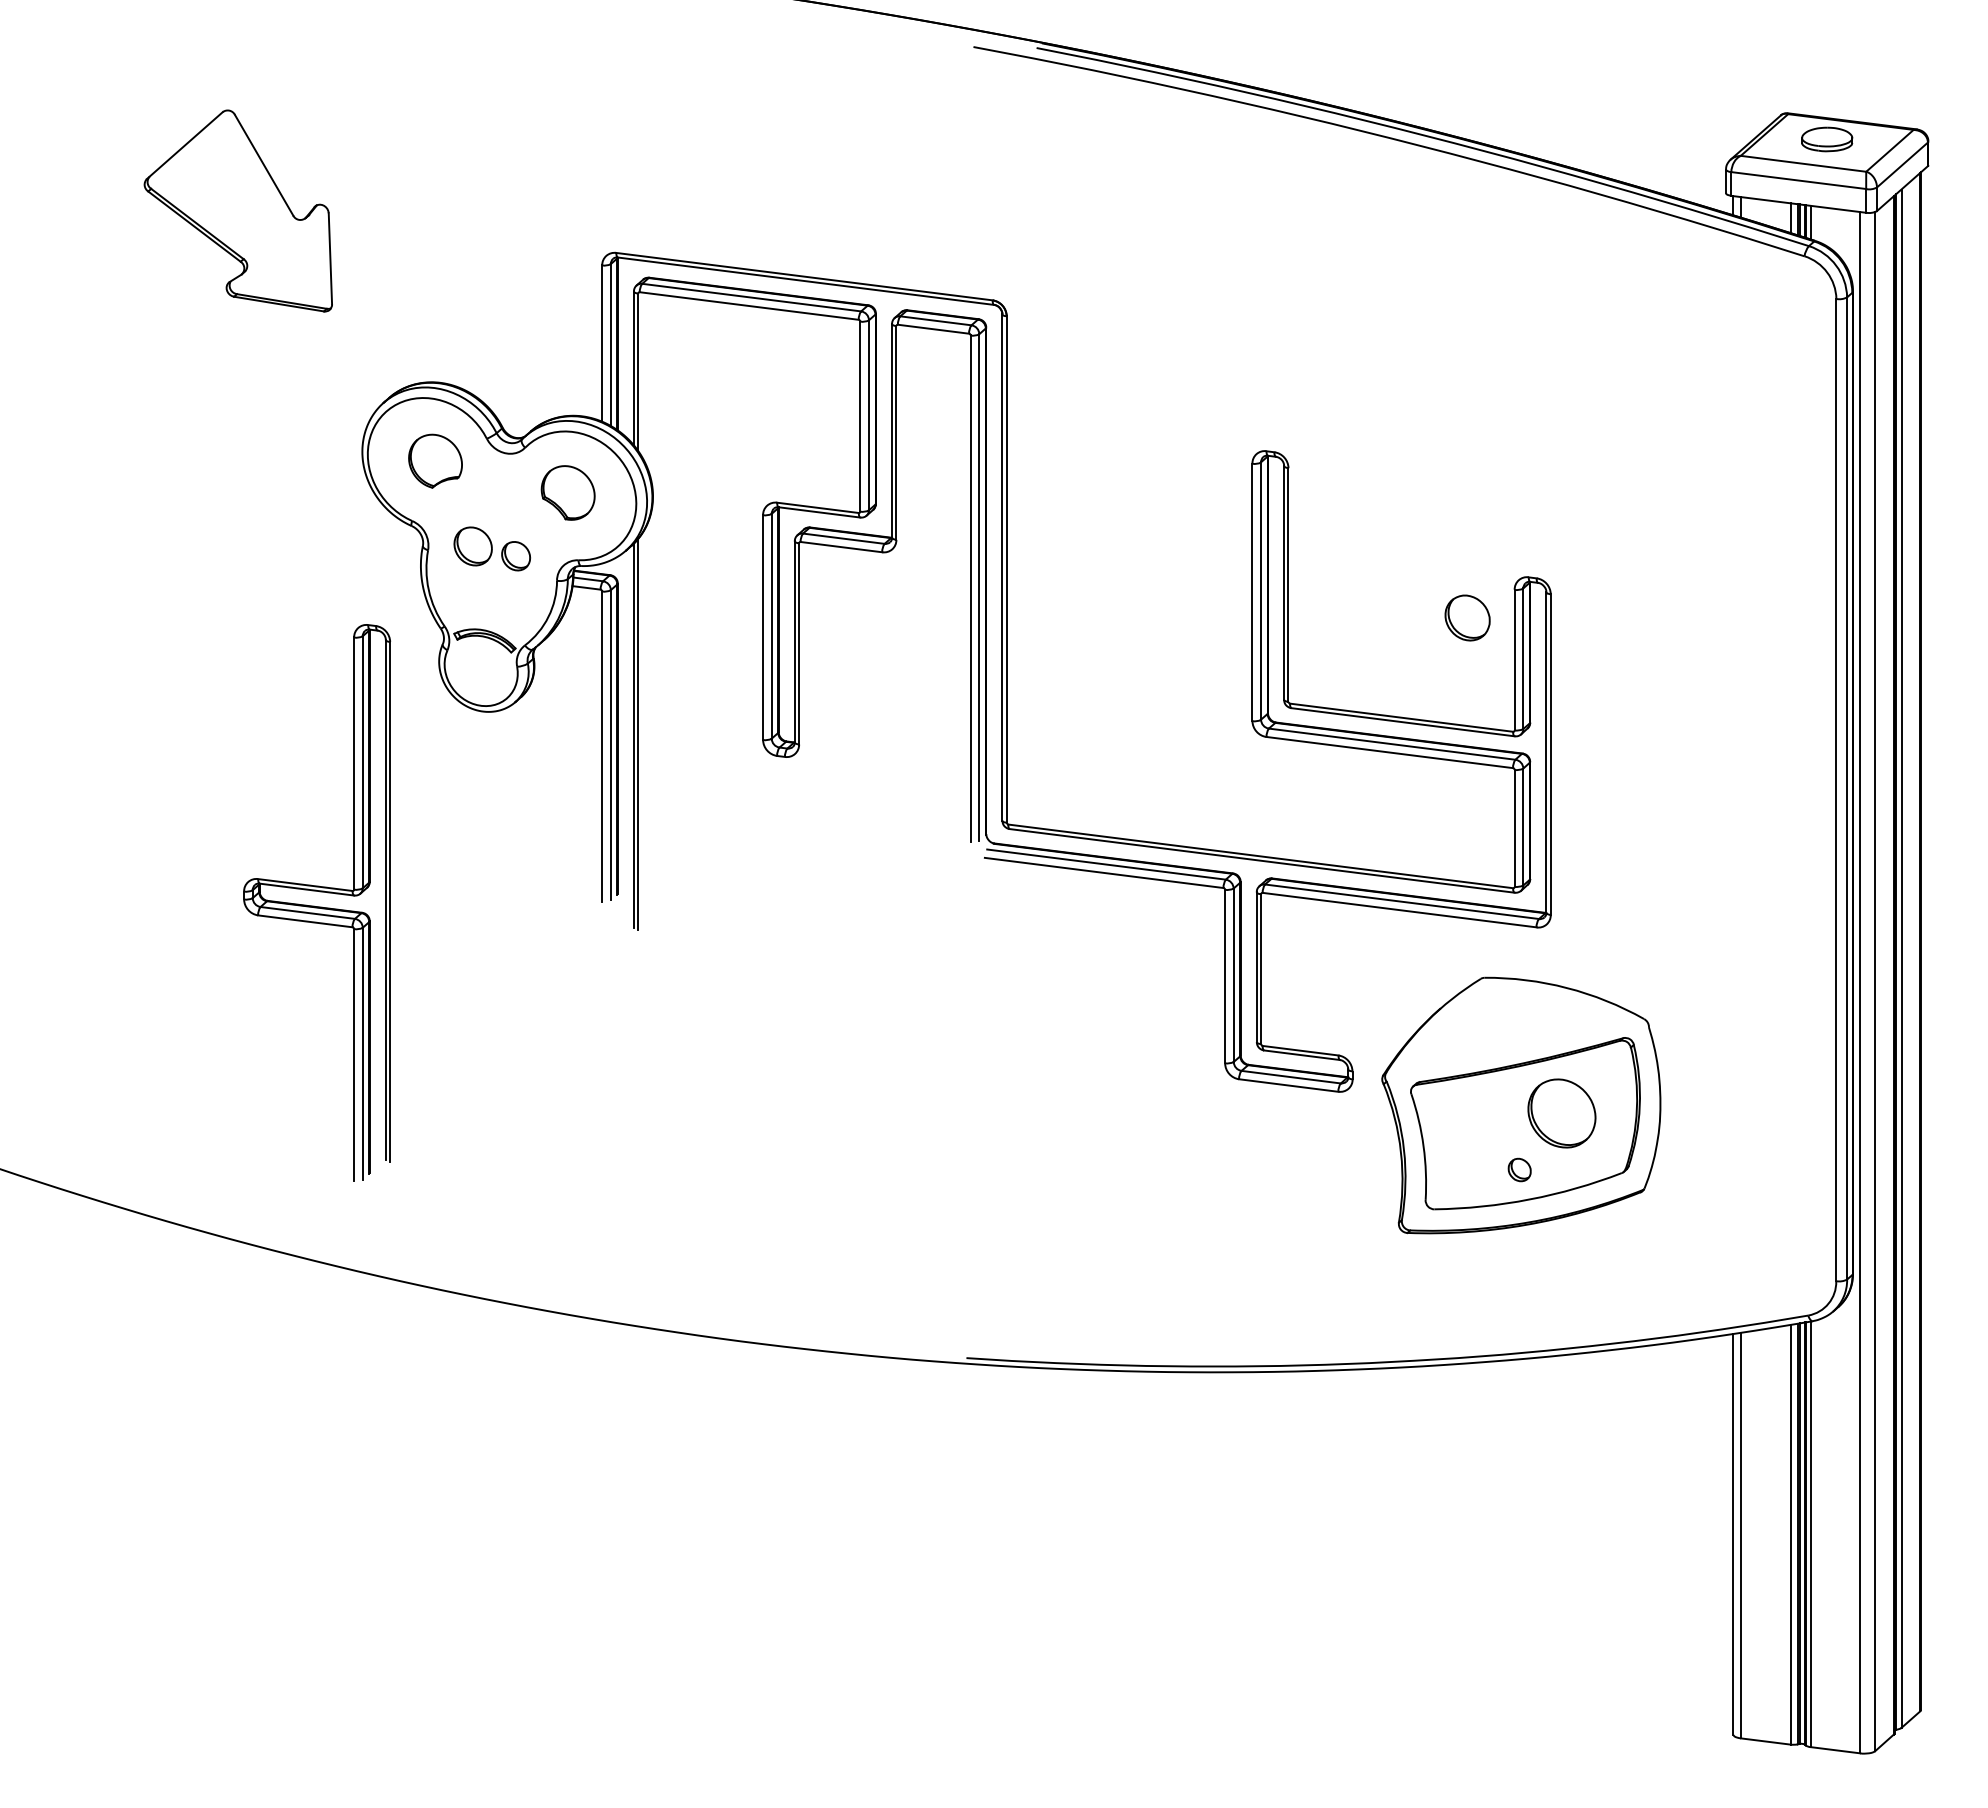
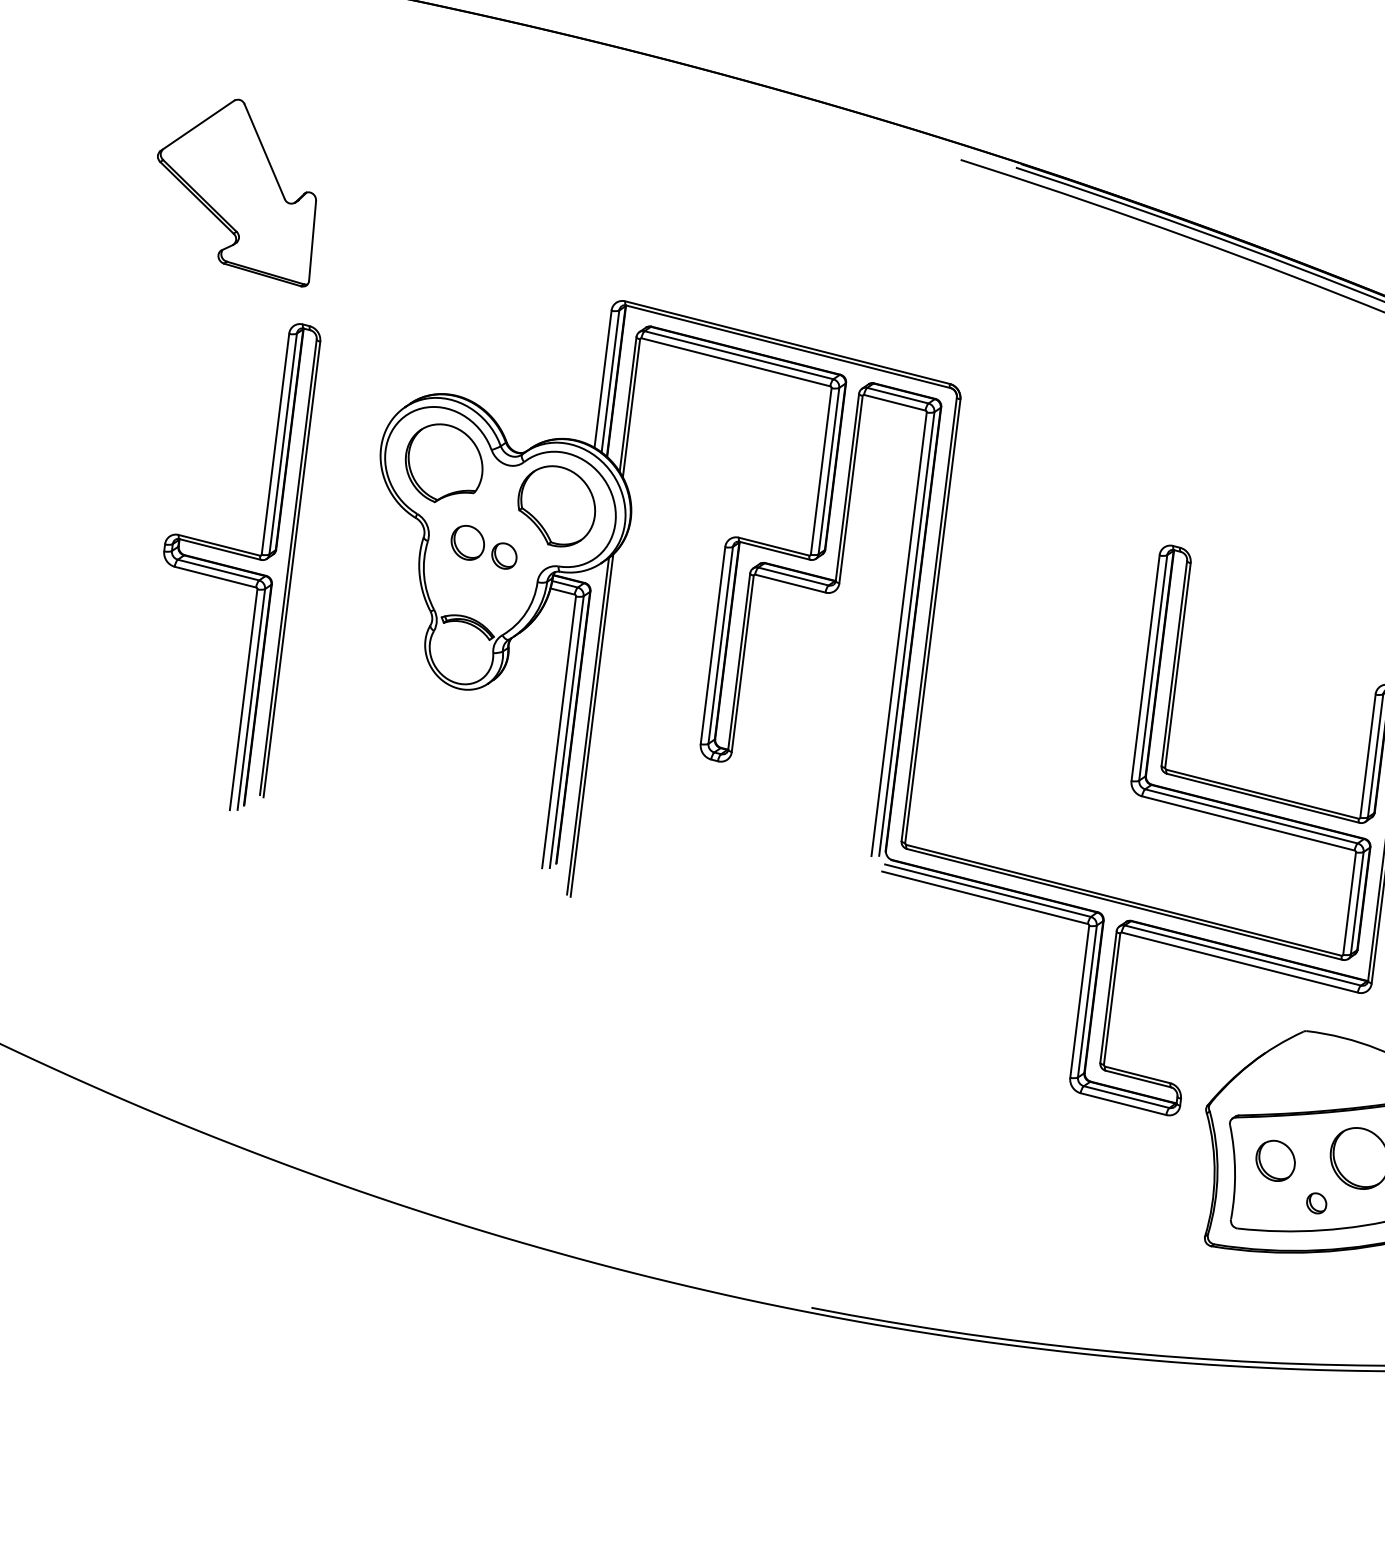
part: (237, 210) -> (236, 188), moved
part: (435, 461) -> (444, 464), size x1.67
part: (568, 492) -> (557, 505), size x1.67
part: (1467, 617) -> (1275, 1160), moved
part: (317, 902) -> (228, 561), moved

